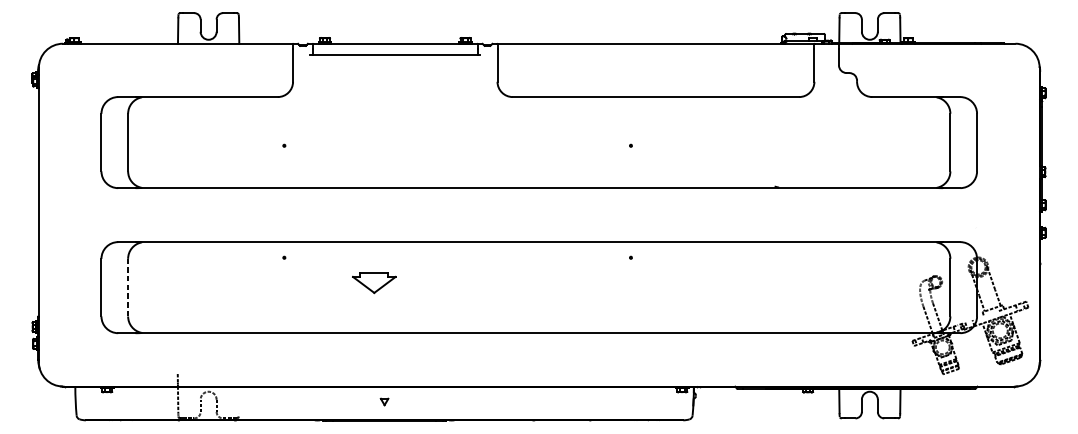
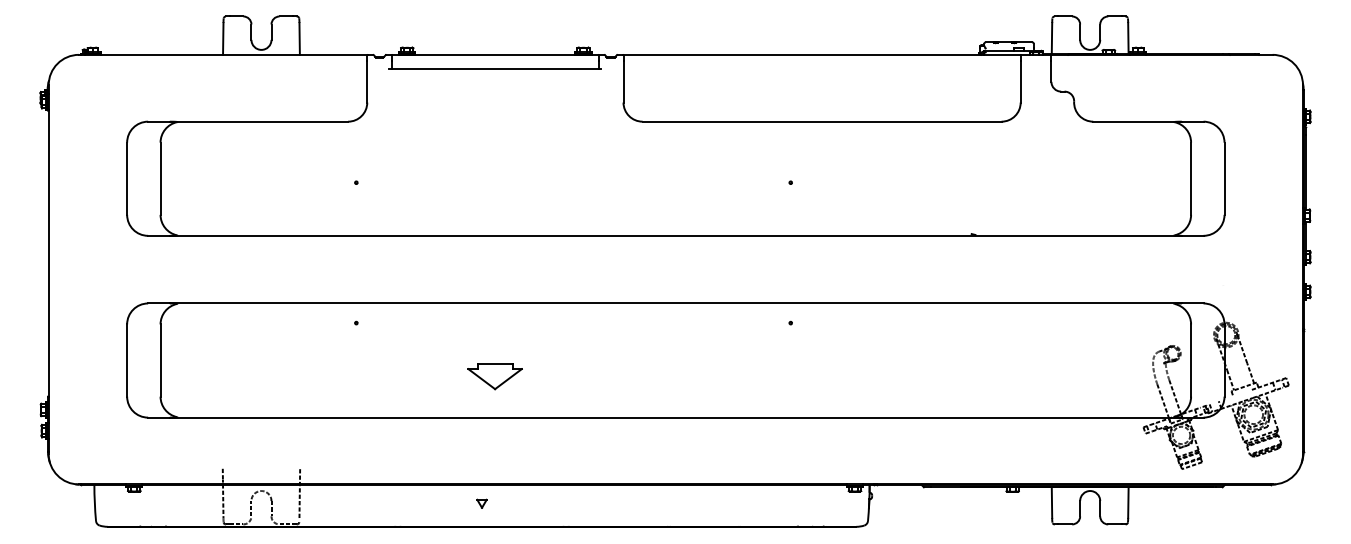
part: (373, 282) -> (494, 376), moved
line: (128, 287) -> (160, 360), dashed -> solid
line: (238, 392) -> (299, 492), added

